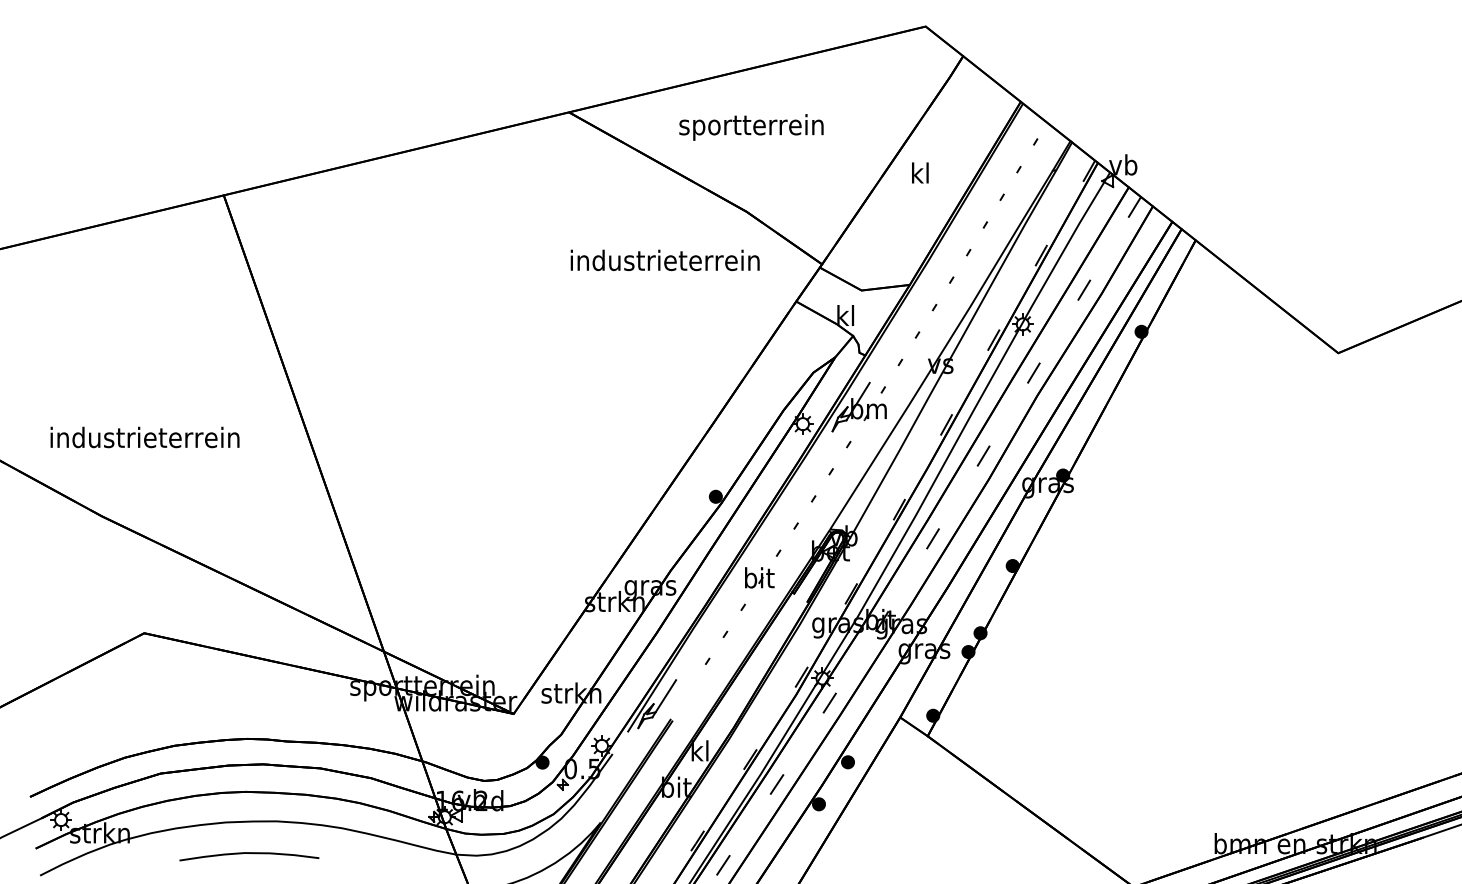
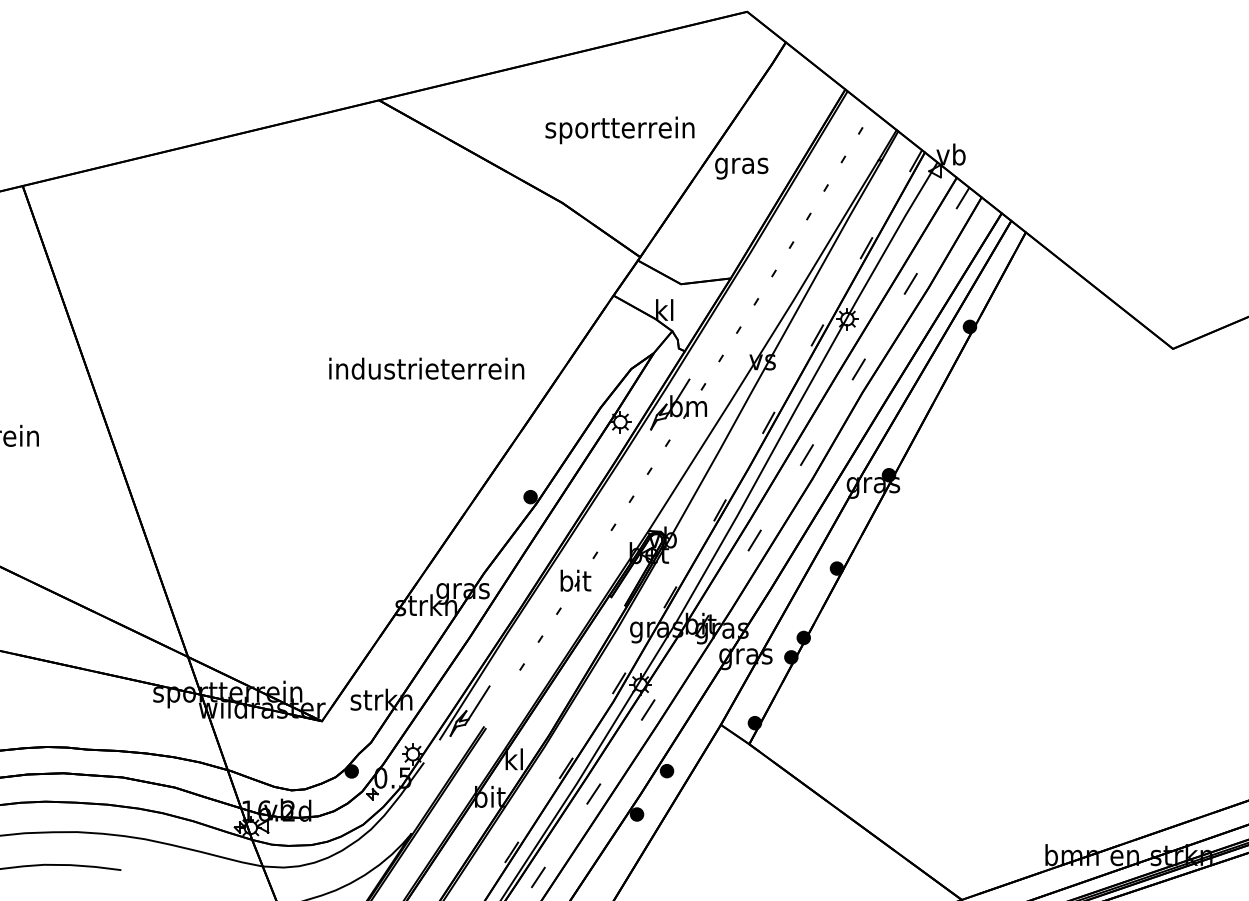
text: (751, 127) -> (620, 130), moved
text: (920, 175) -> (741, 165), kl -> gras
text: (664, 260) -> (425, 368), moved

